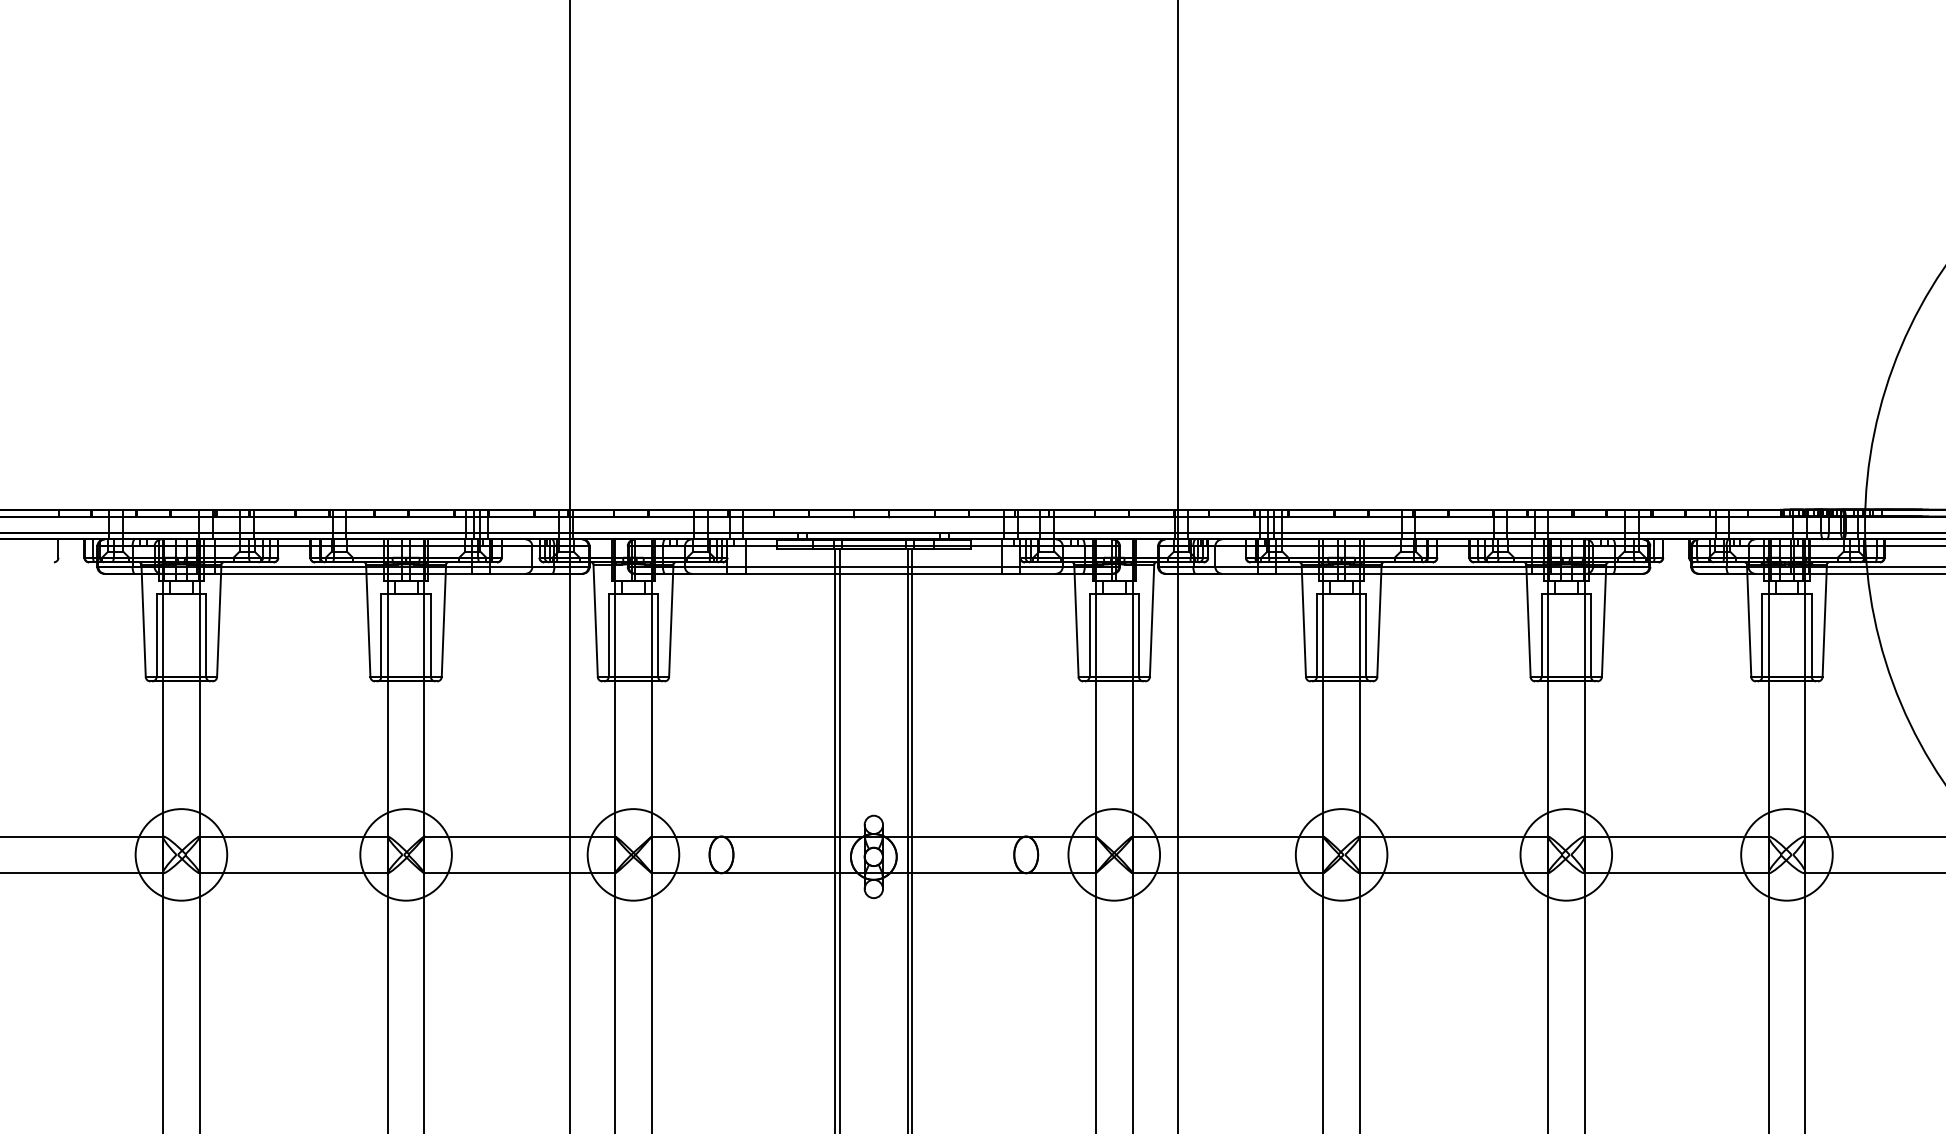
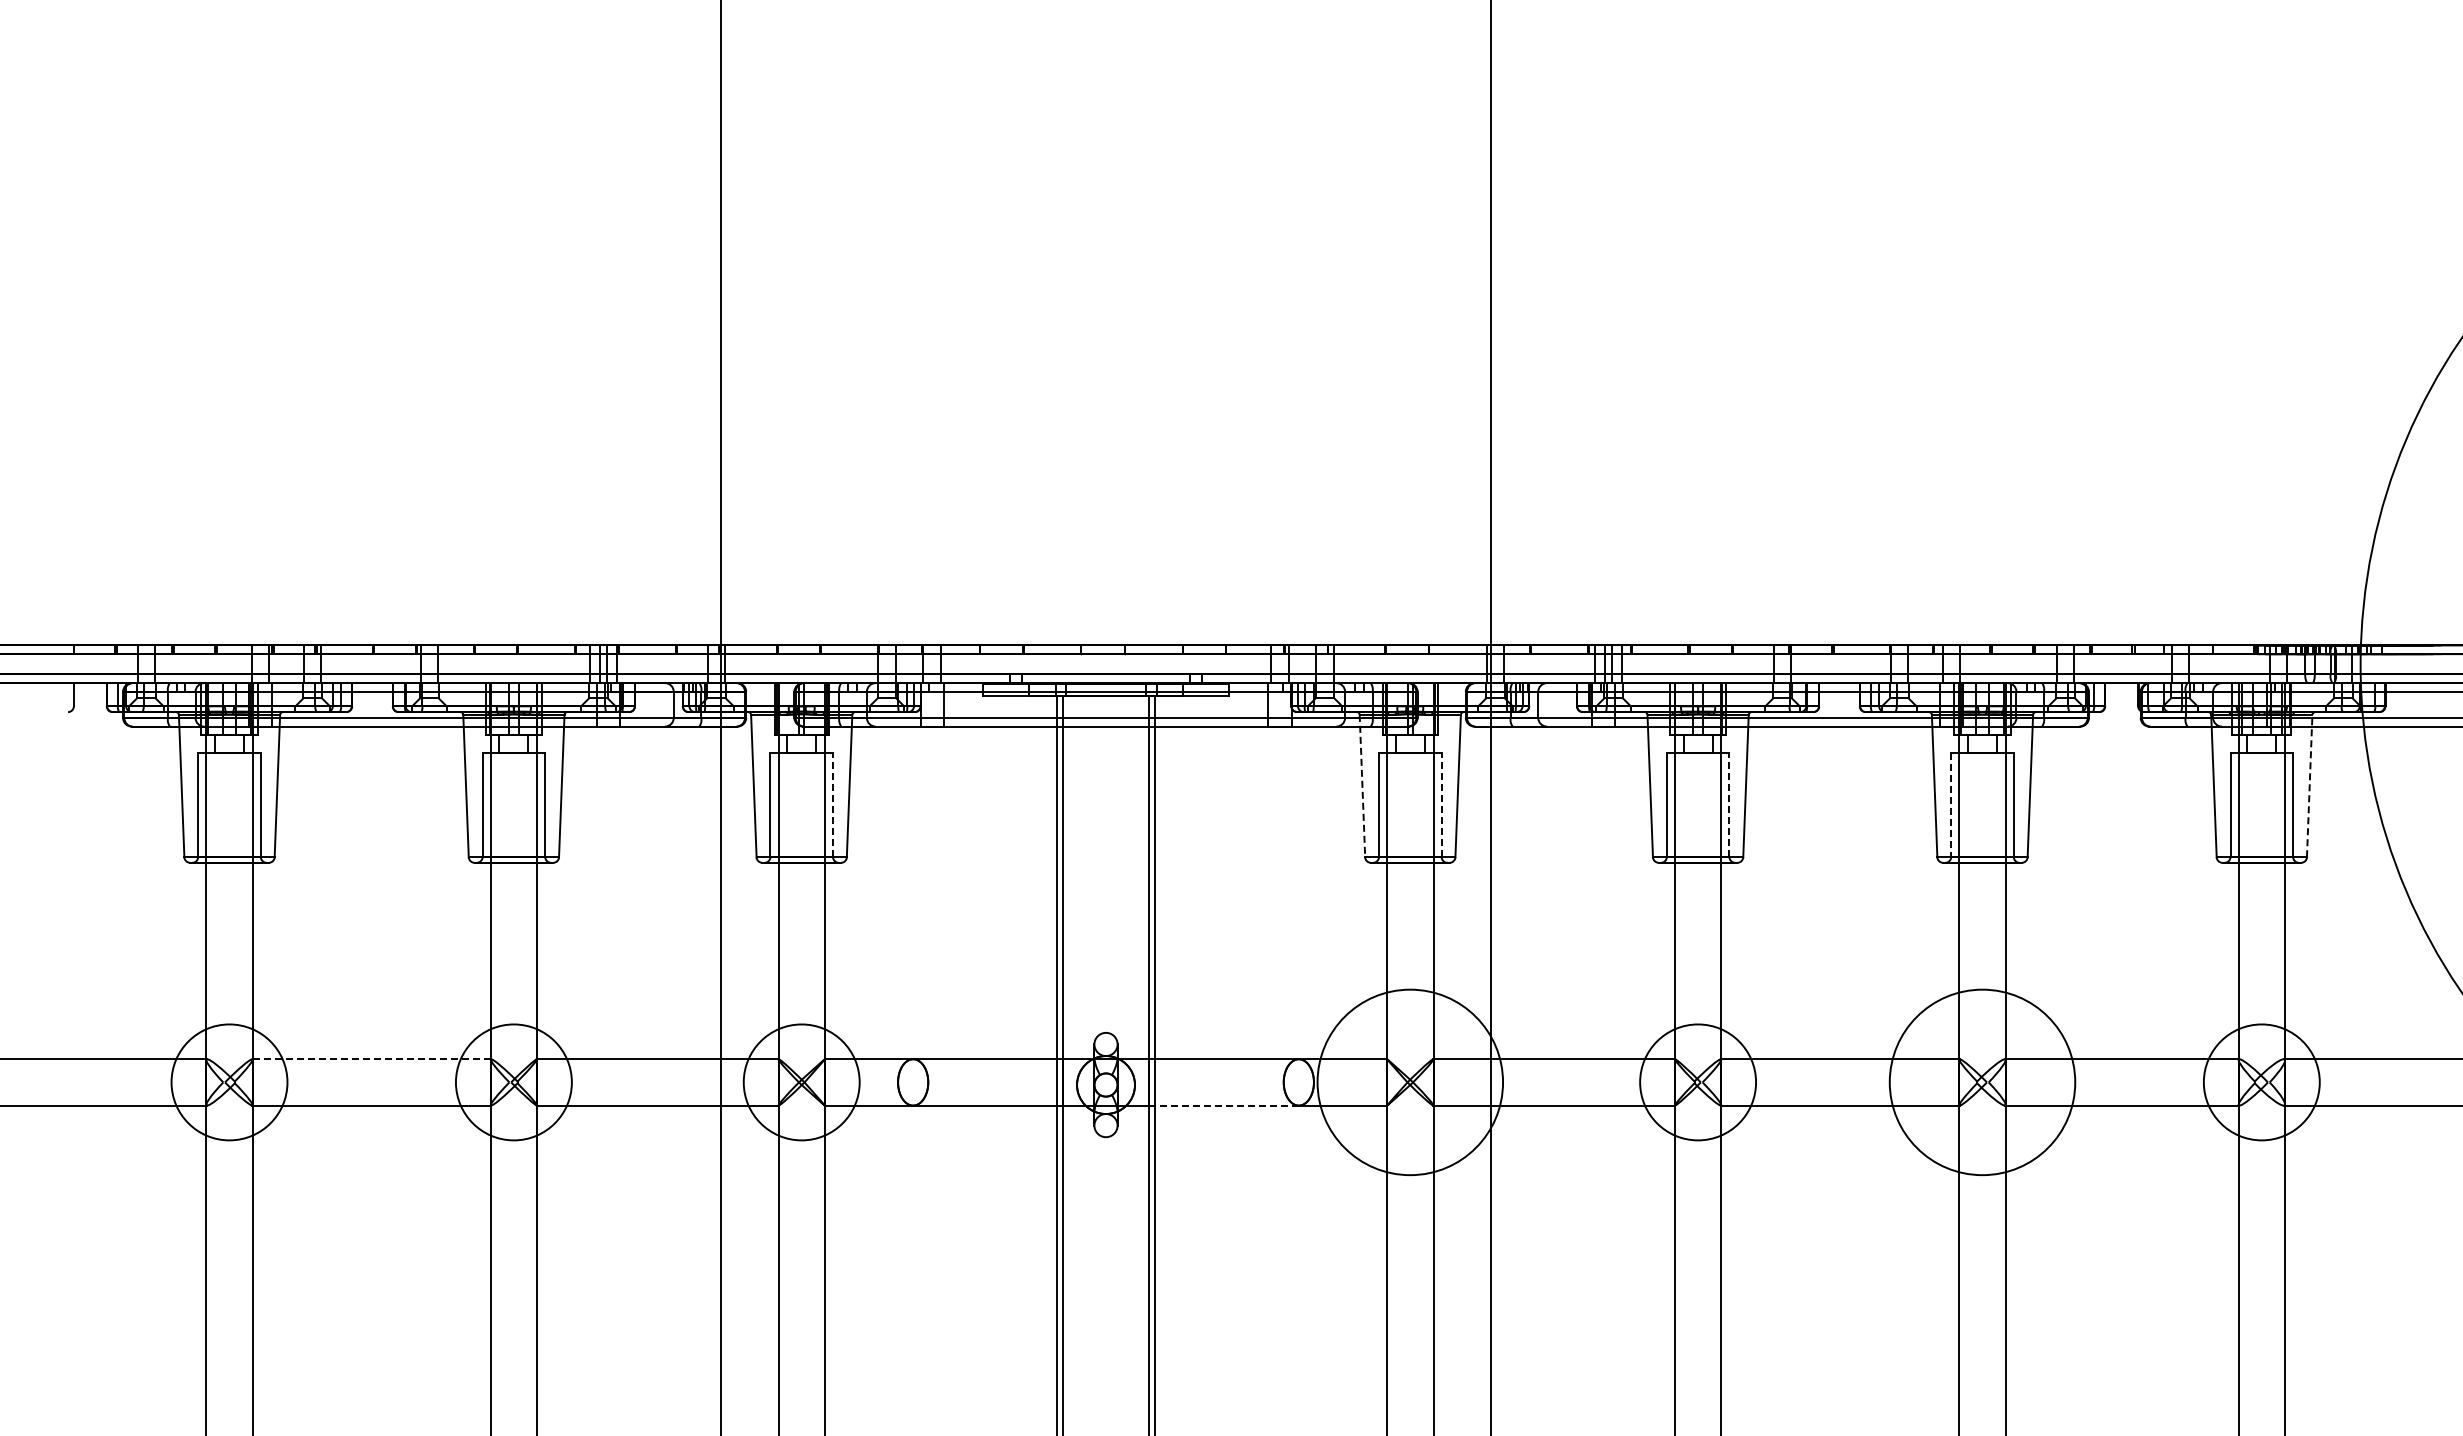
line: (1824, 620) -> (2309, 785), solid -> dashed
line: (1076, 621) -> (1362, 786), solid -> dashed
line: (658, 635) -> (833, 804), solid -> dashed
line: (1138, 635) -> (1441, 804), solid -> dashed
line: (1366, 635) -> (1729, 804), solid -> dashed
line: (1541, 636) -> (1951, 805), solid -> dashed
line: (293, 836) -> (371, 1059), solid -> dashed
circle: (1114, 854) -> (1410, 1082), size x1.6
circle: (1566, 854) -> (1982, 1082), size x1.6
line: (967, 873) -> (1224, 1105), solid -> dashed

